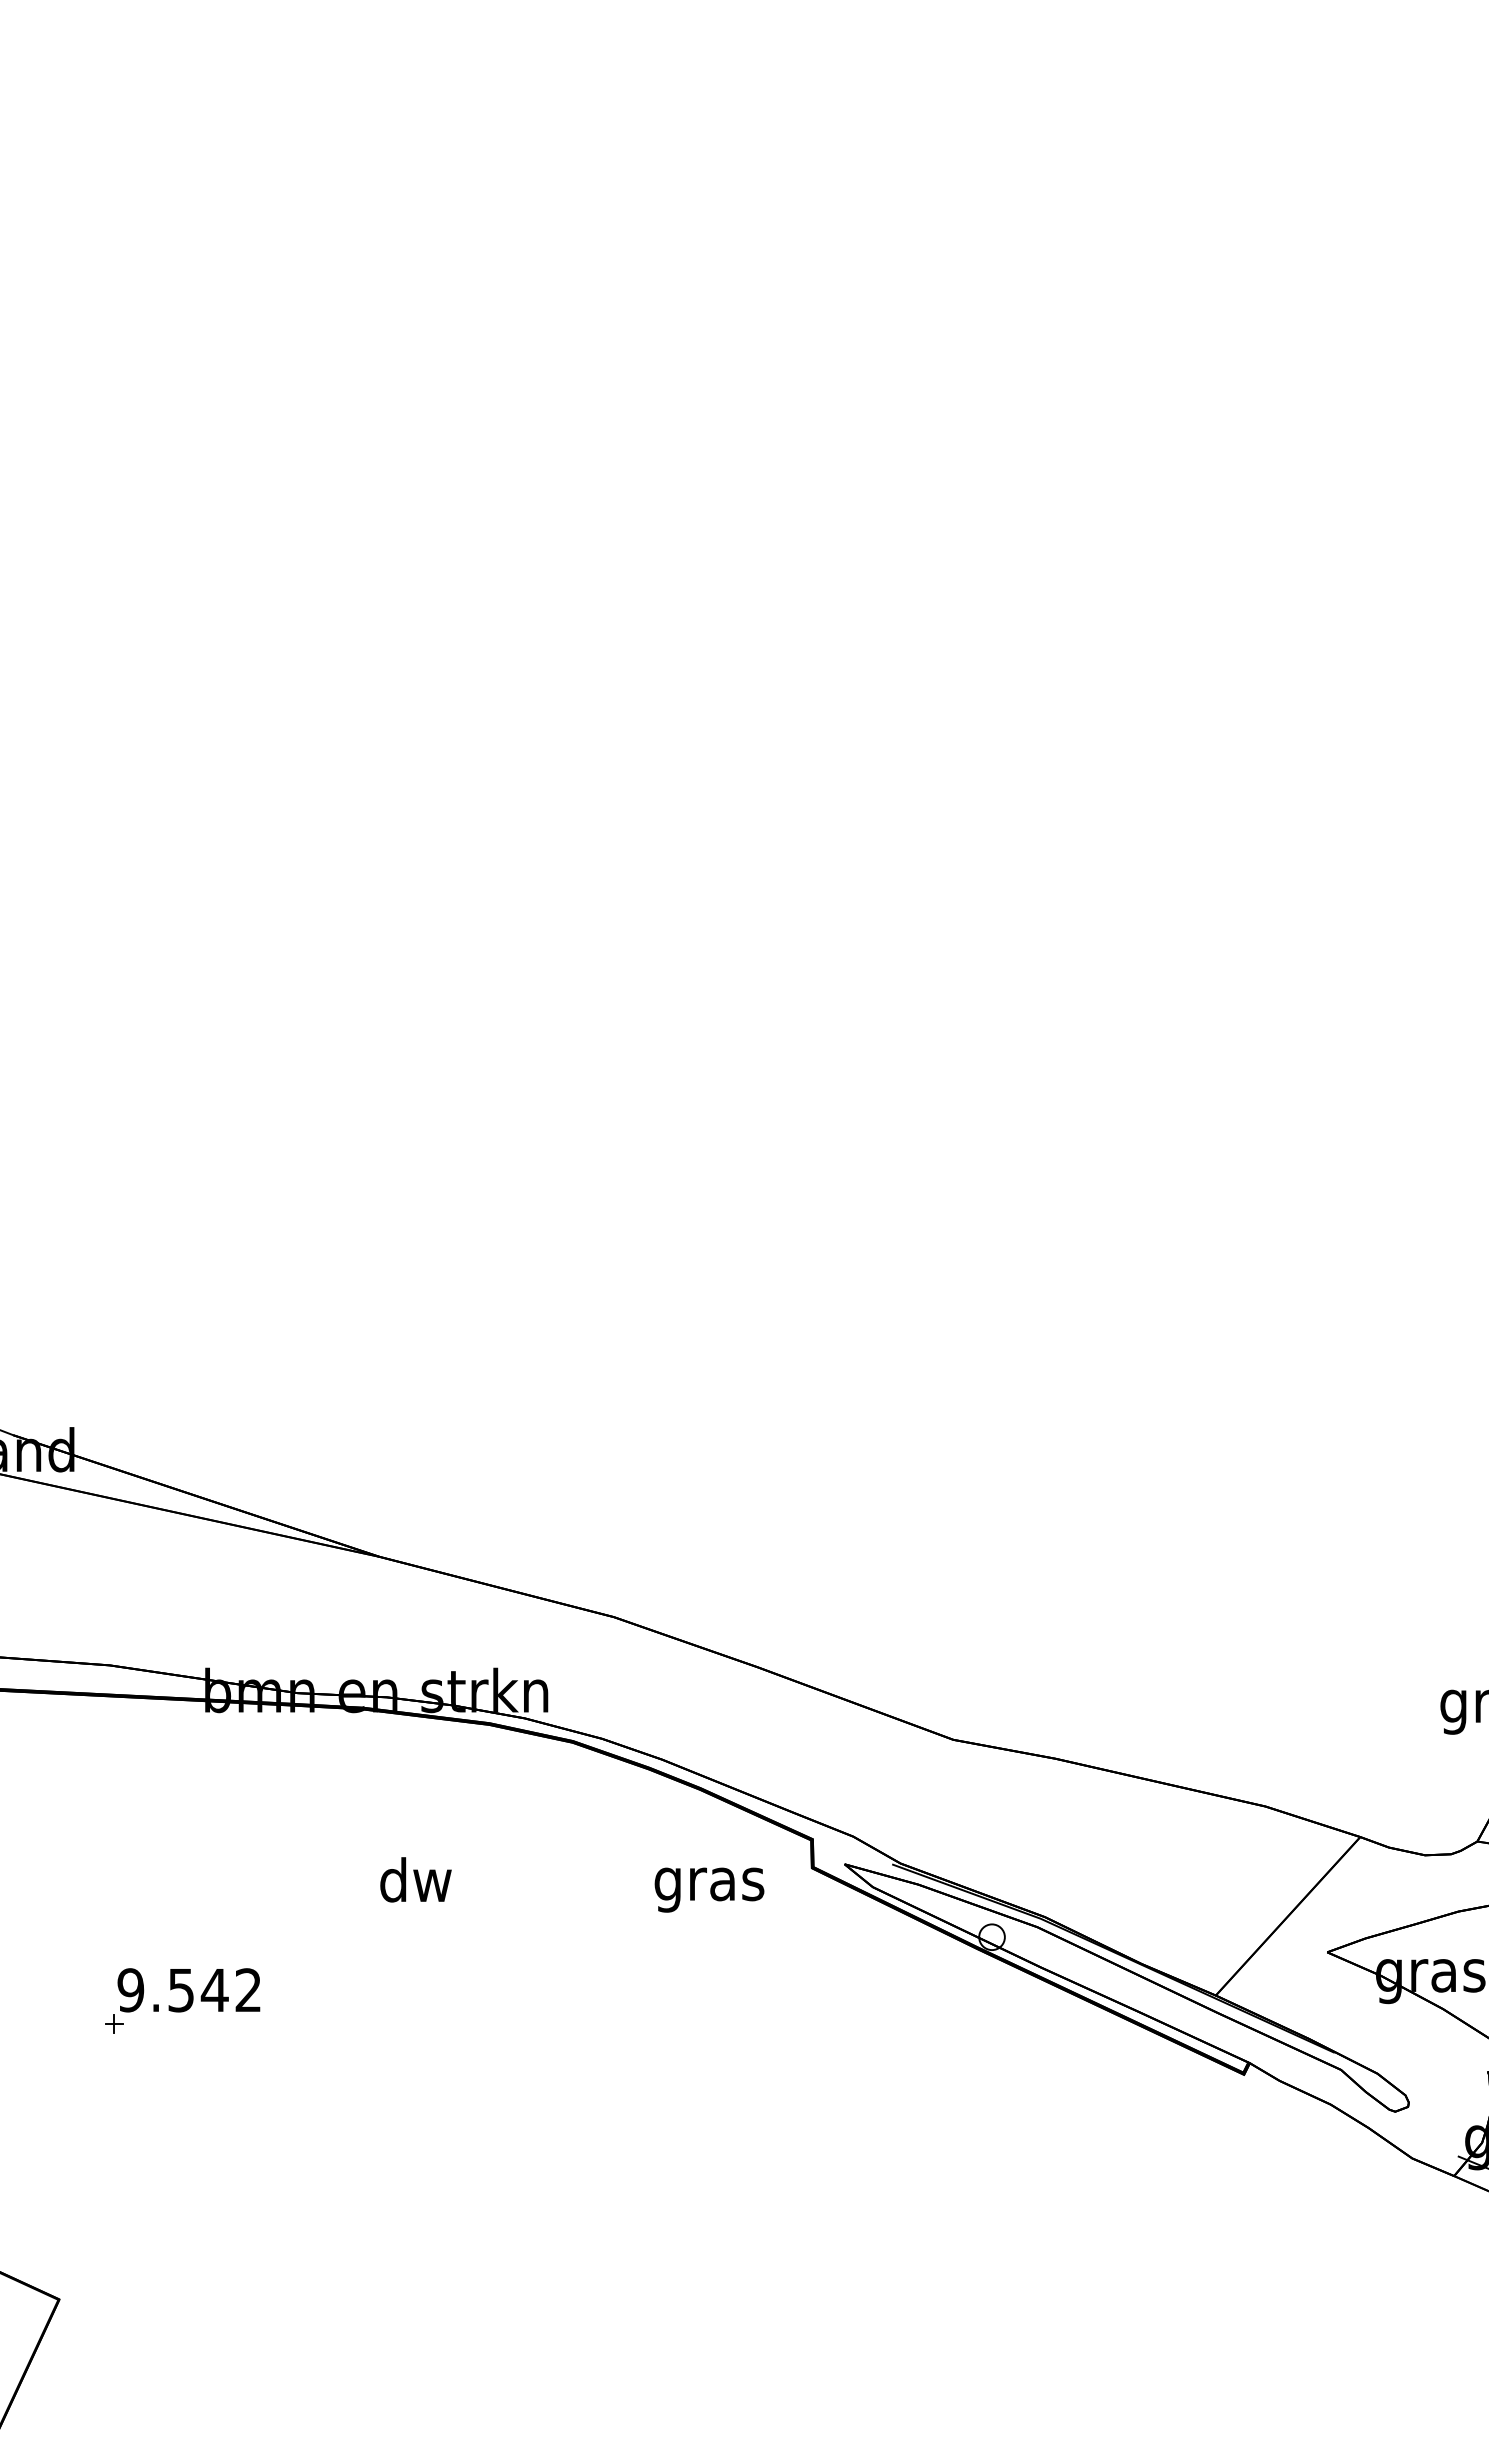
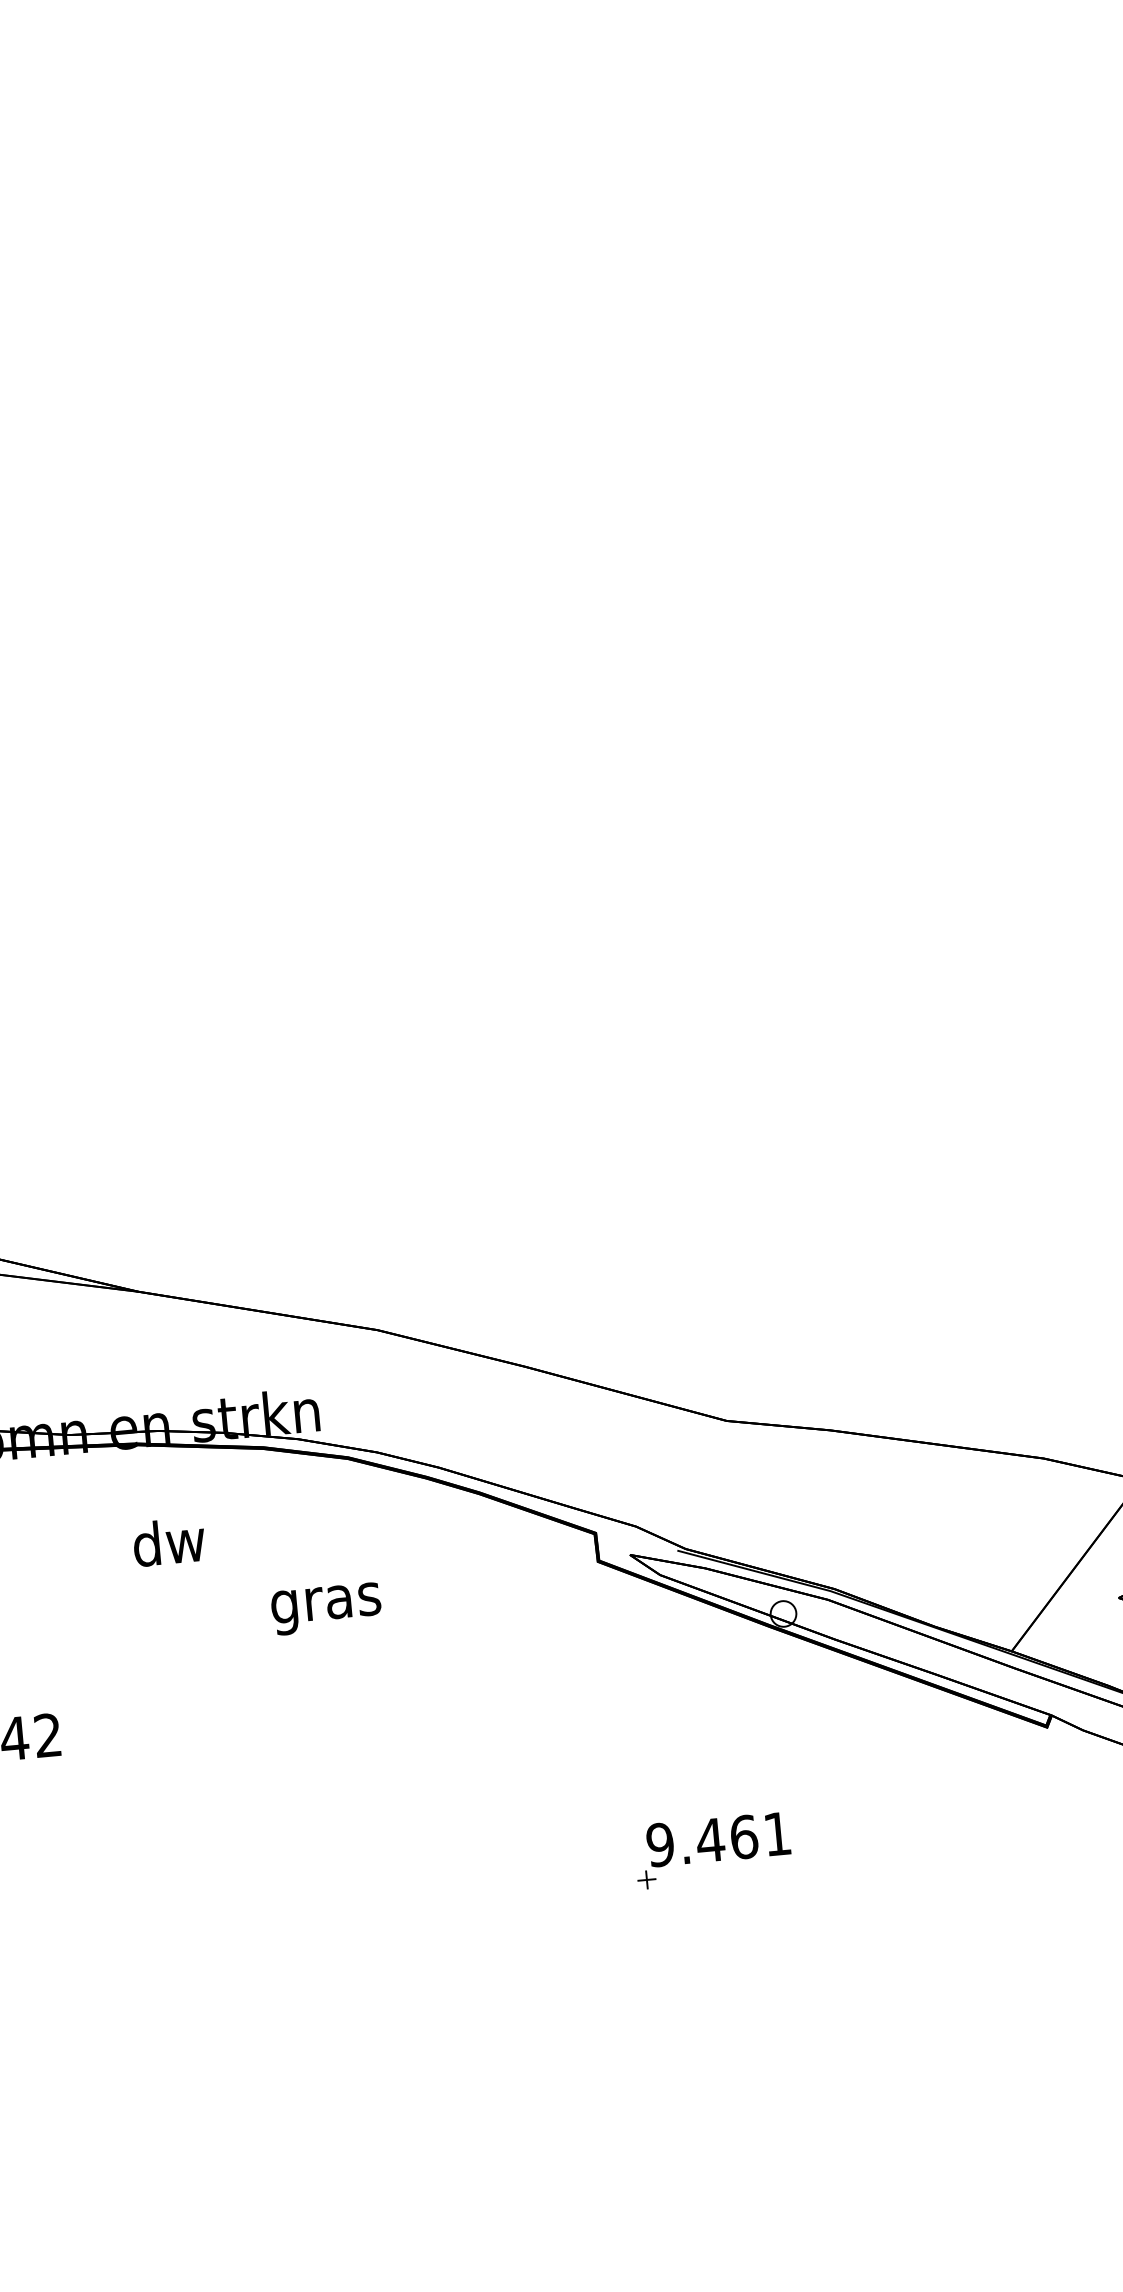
text: (415, 1879) -> (168, 1541), moved
text: (709, 1889) -> (326, 1608), moved
part: (899, 2165) -> (712, 1849), added

